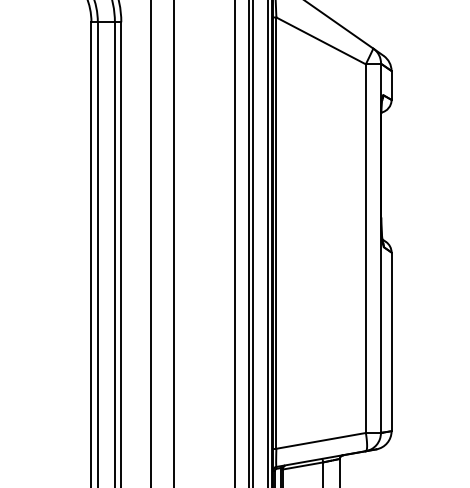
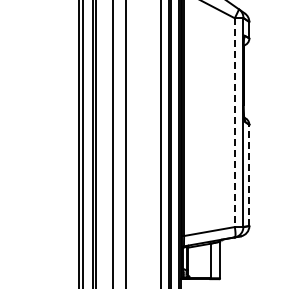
line: (365, 250) -> (234, 123), solid -> dashed
line: (391, 341) -> (249, 175), solid -> dashed

